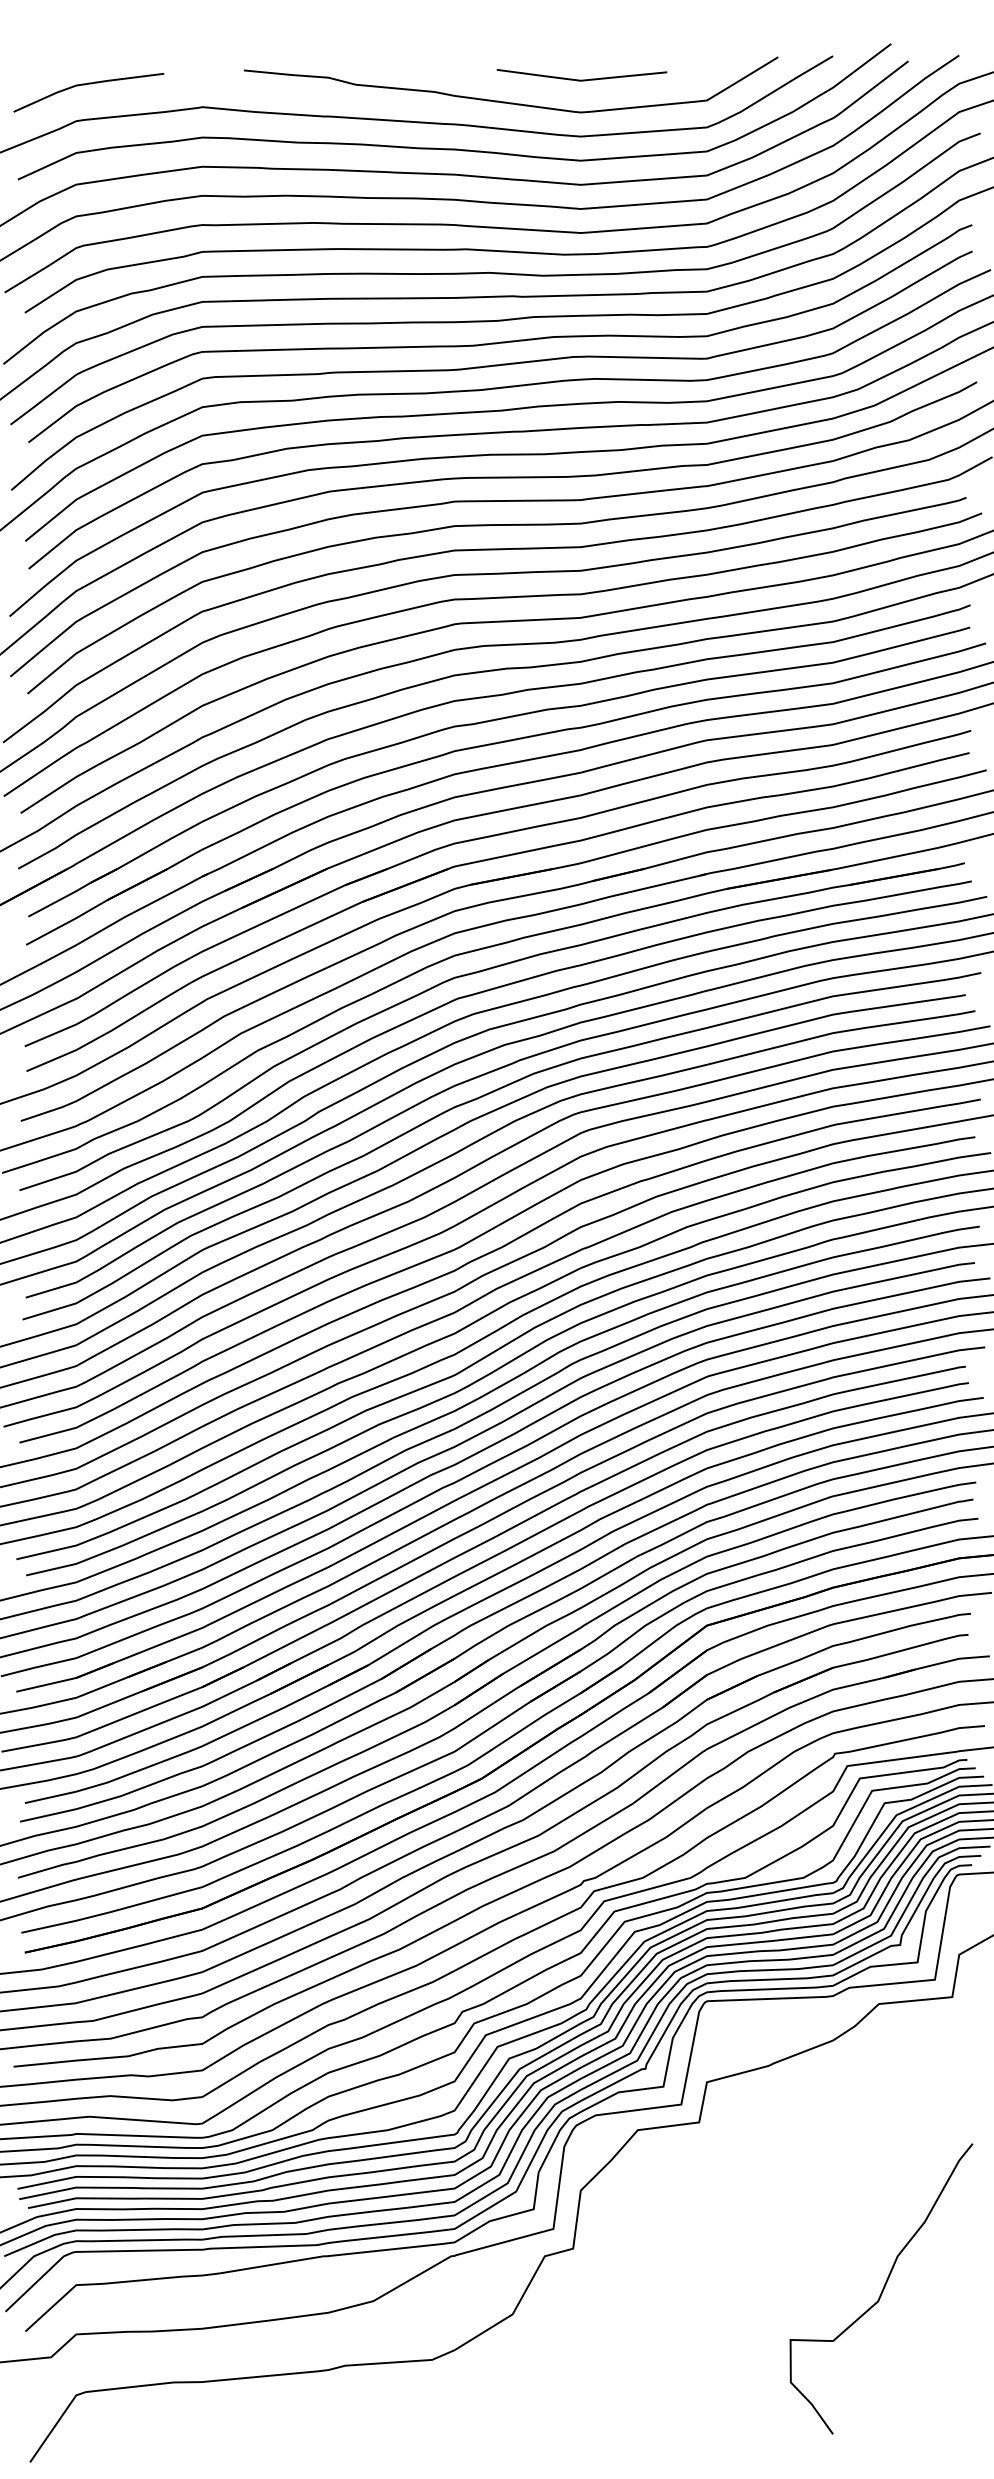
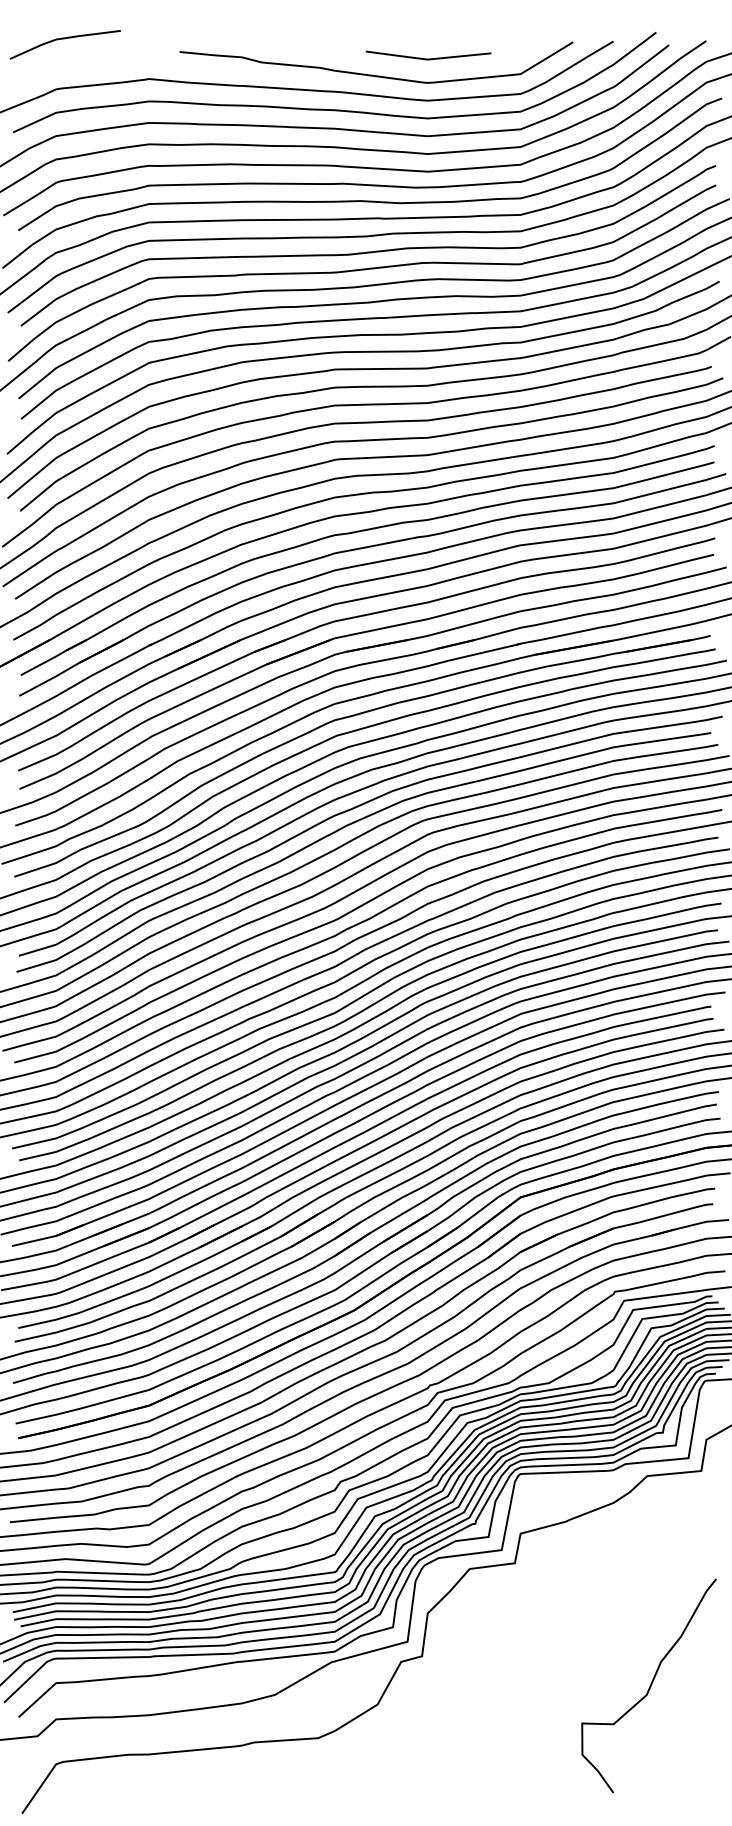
line: (85, 85) -> (62, 39), moved

